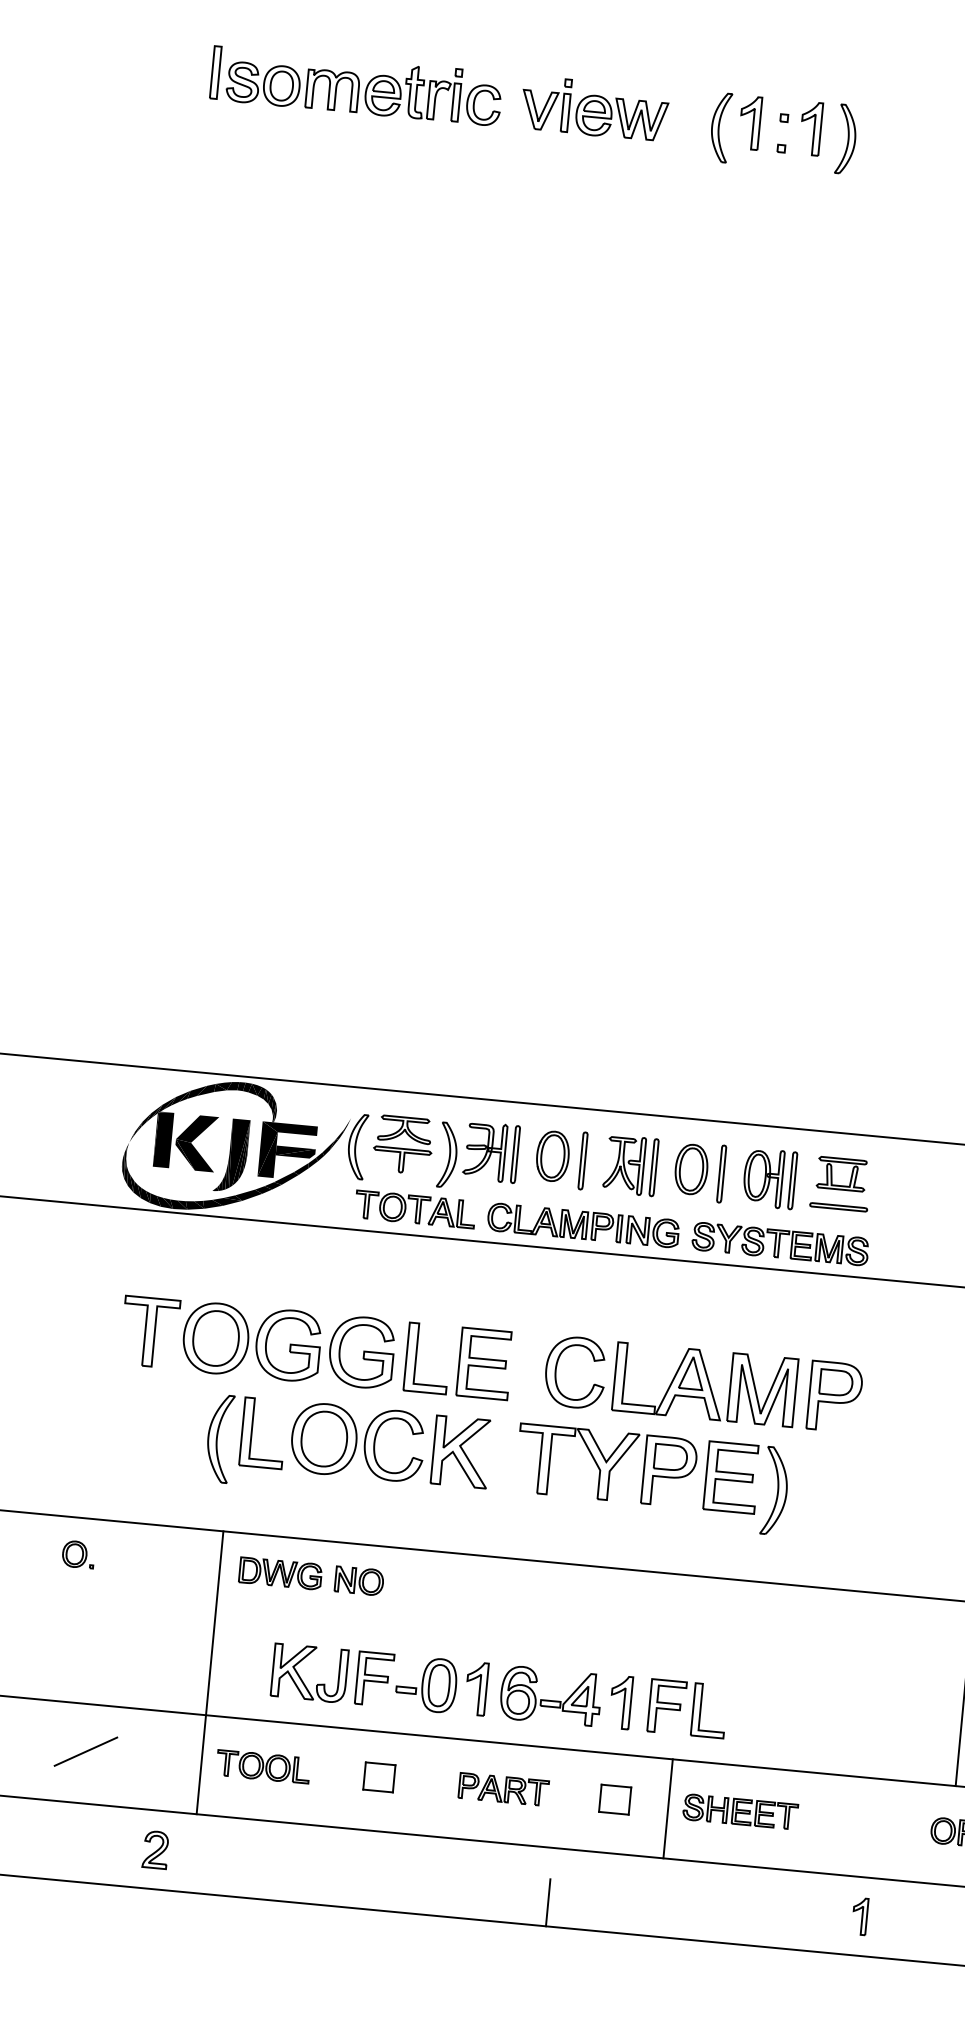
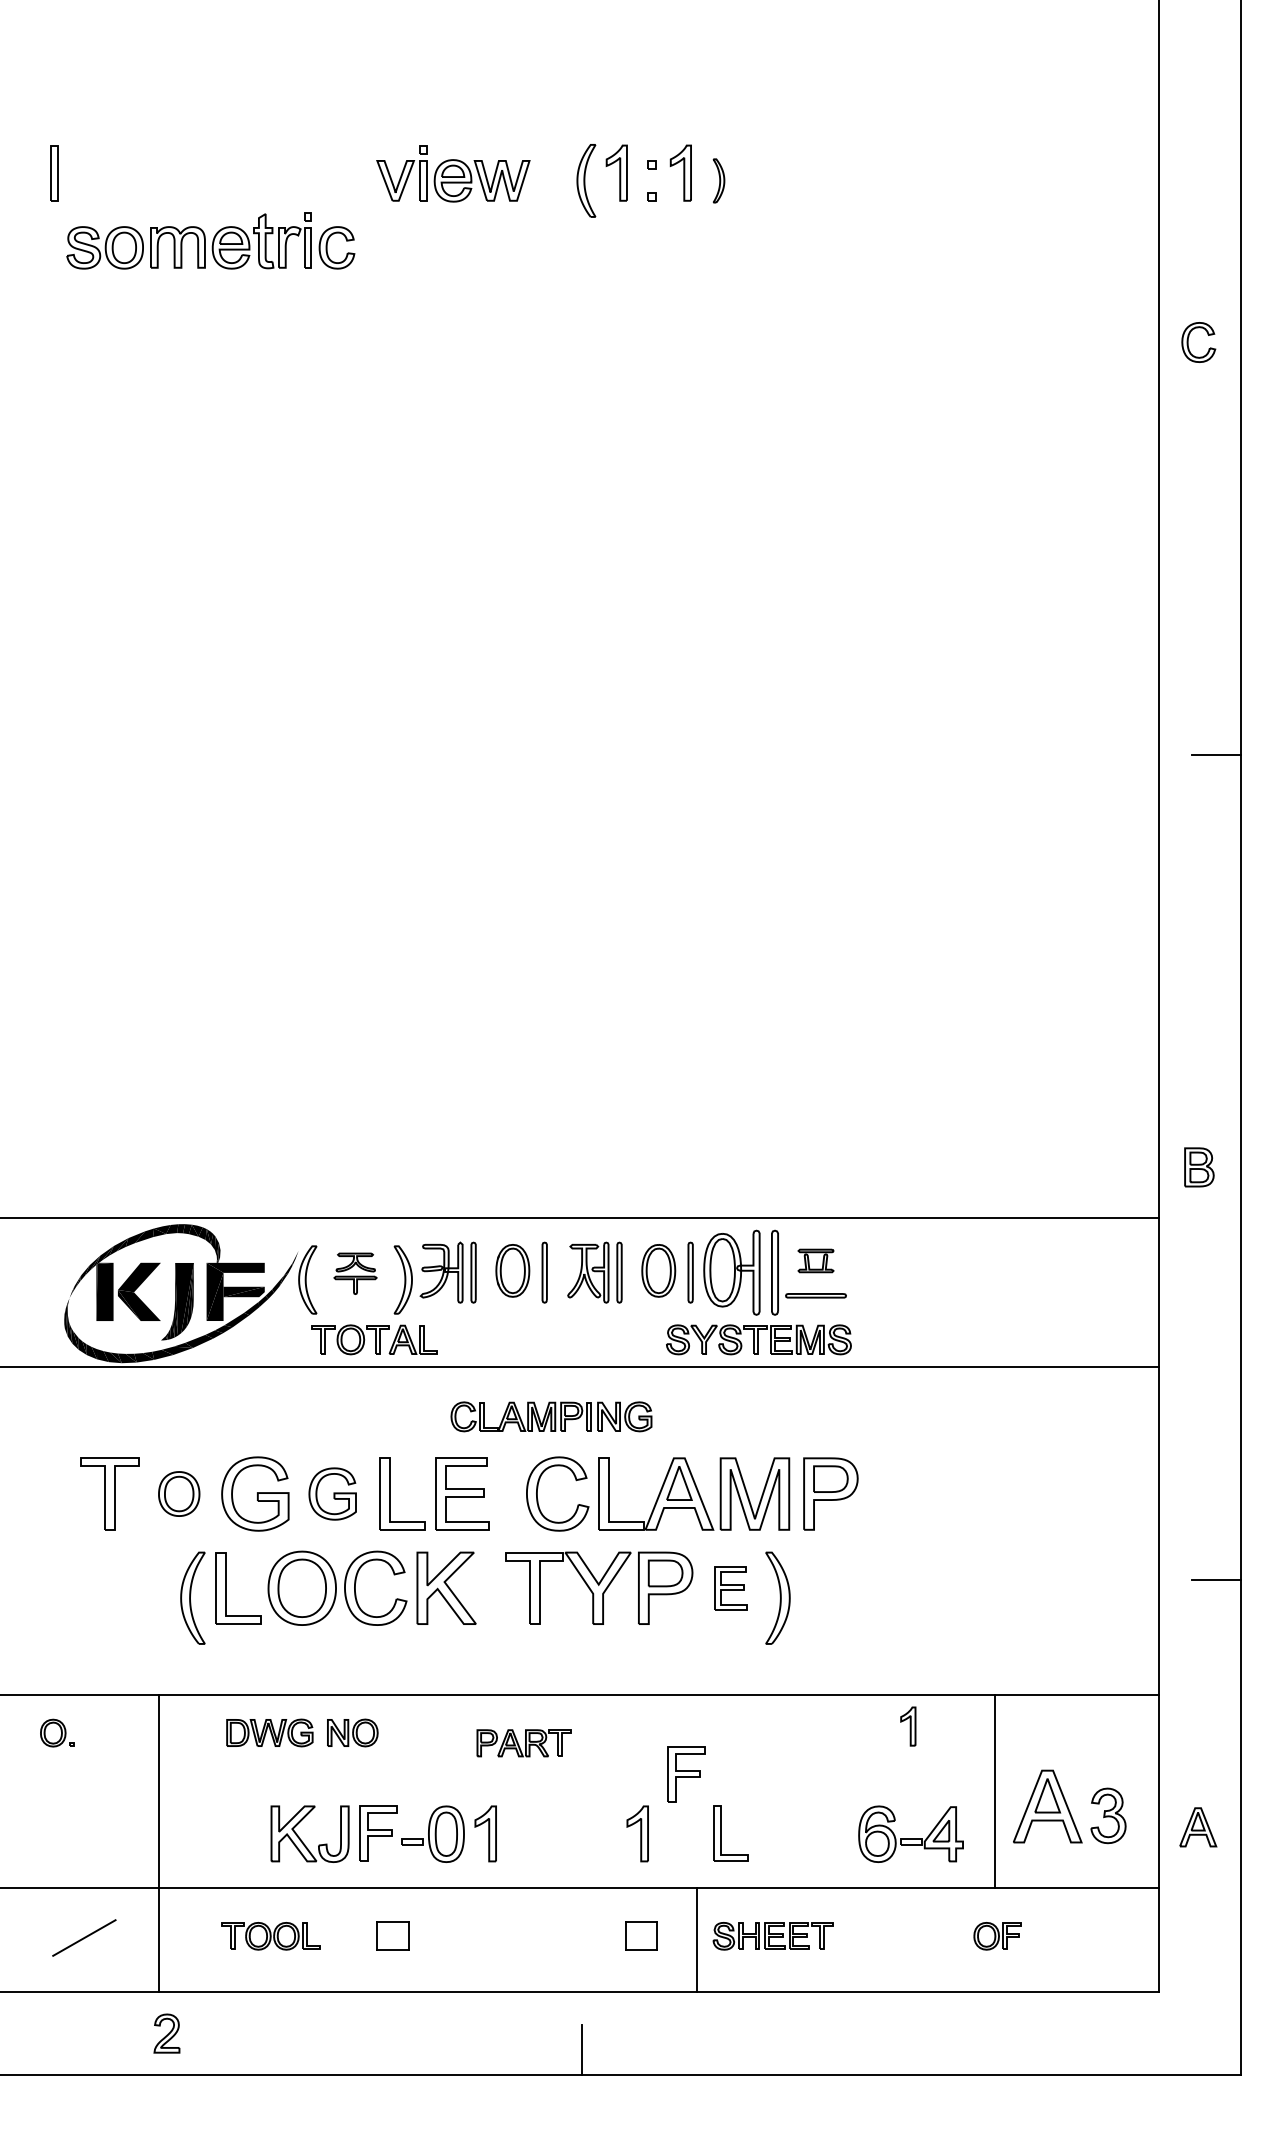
part: (364, 86) -> (210, 240), moved
part: (846, 139) -> (718, 180), size x0.6
part: (403, 1144) -> (355, 1273), size x0.7
part: (841, 1173) -> (815, 1260), size x0.7
part: (769, 1178) -> (741, 1272), size x1.4
part: (583, 1225) -> (551, 1416), moved
part: (215, 1337) -> (178, 1493), size x0.6
part: (361, 1351) -> (332, 1493), size x0.7
part: (731, 1477) -> (730, 1588), size x0.6
line: (210, 1672) -> (159, 1843), moved
part: (550, 1695) -> (910, 1833), moved
part: (667, 1706) -> (686, 1774), moved
part: (503, 1789) -> (523, 1743), moved
part: (860, 1916) -> (908, 1726), moved

